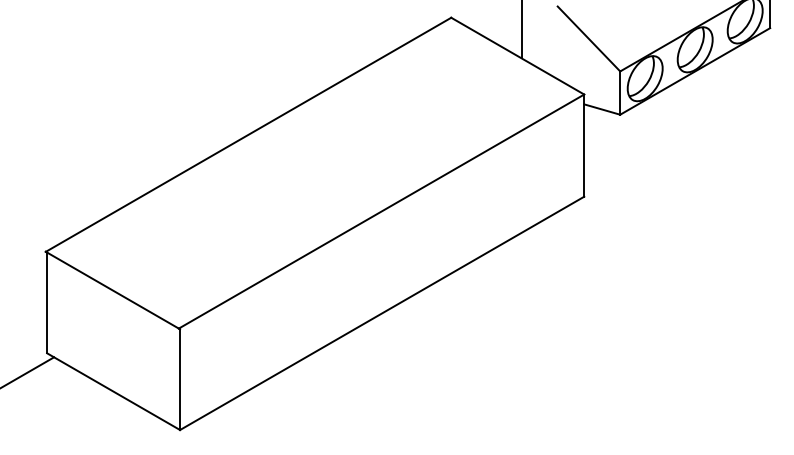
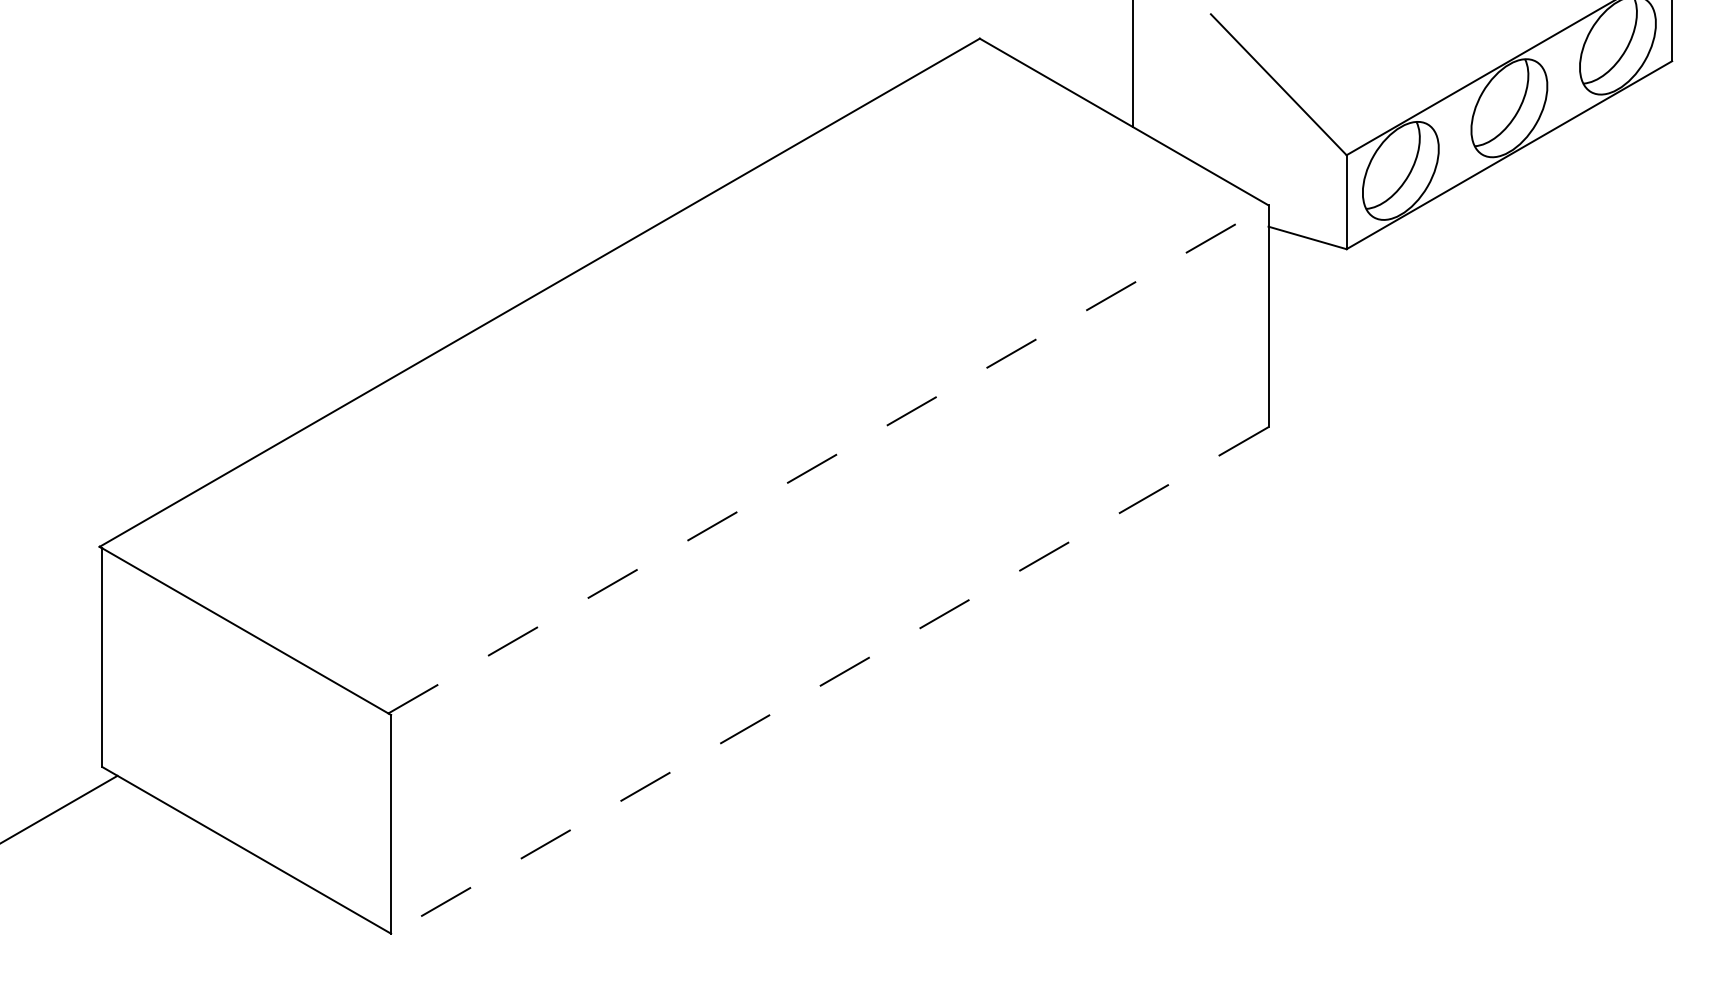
line: (381, 211) -> (828, 459), solid -> dashed
line: (381, 313) -> (828, 680), solid -> dashed

